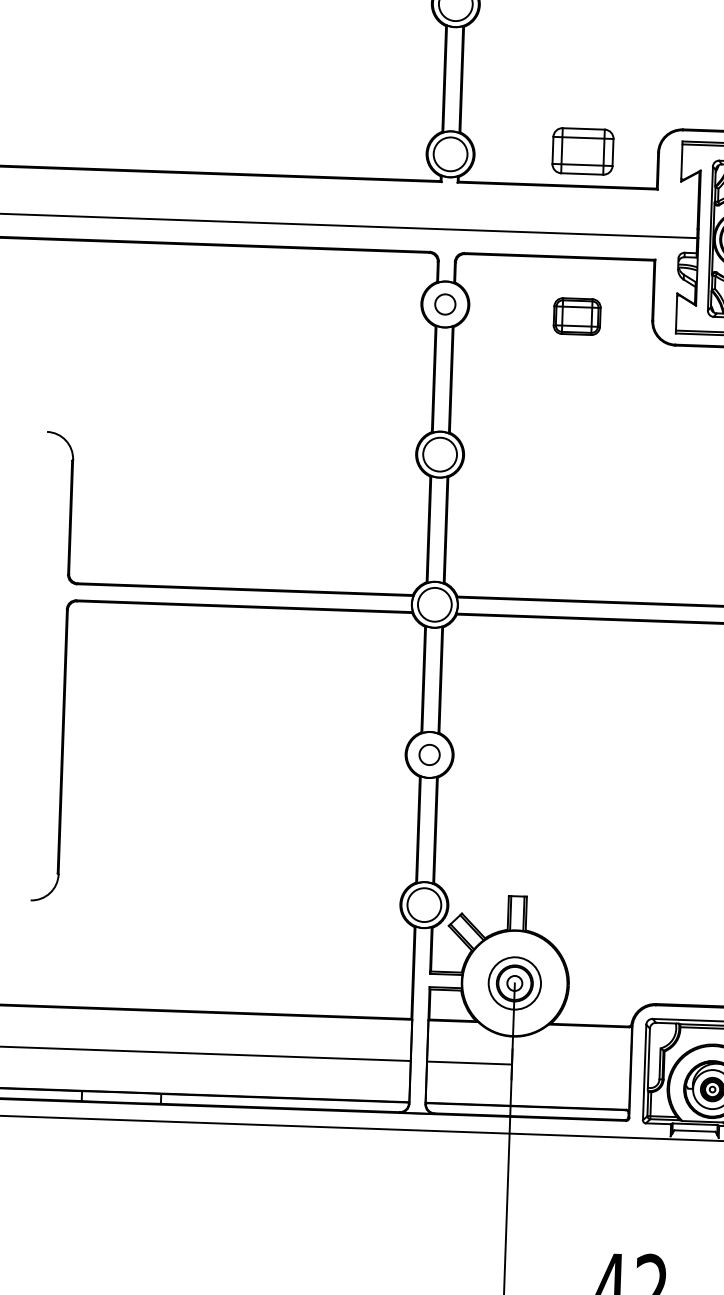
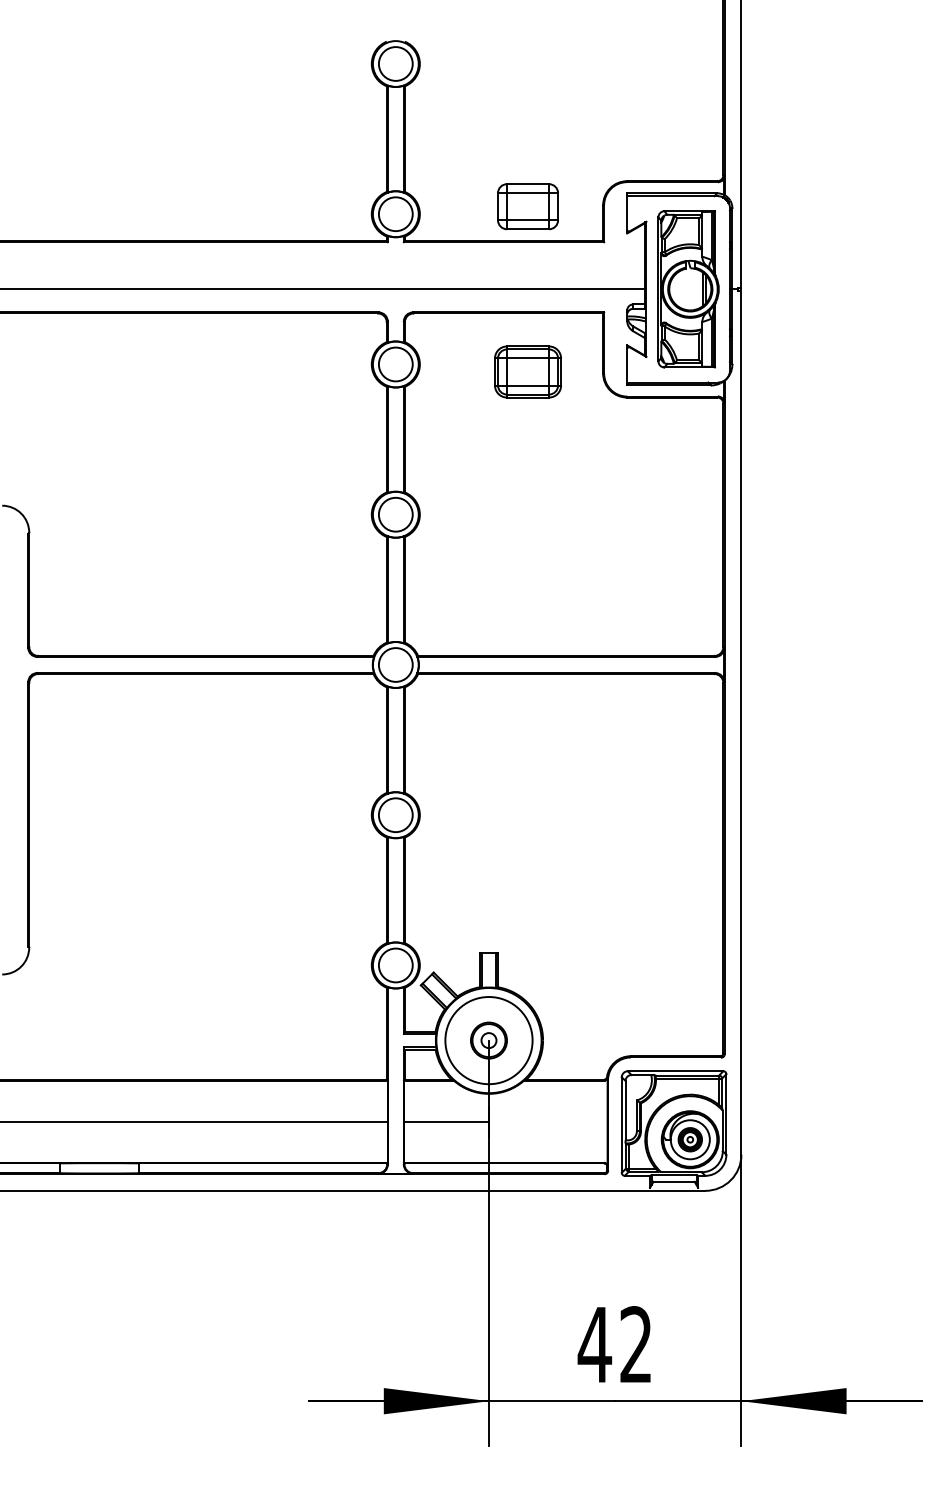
circle: (445, 304) -> (395, 364), size x1.67
part: (576, 316) -> (527, 371), size x1.43
circle: (429, 755) -> (395, 815), size x1.67
circle: (514, 983) -> (488, 1040), size x1.67

